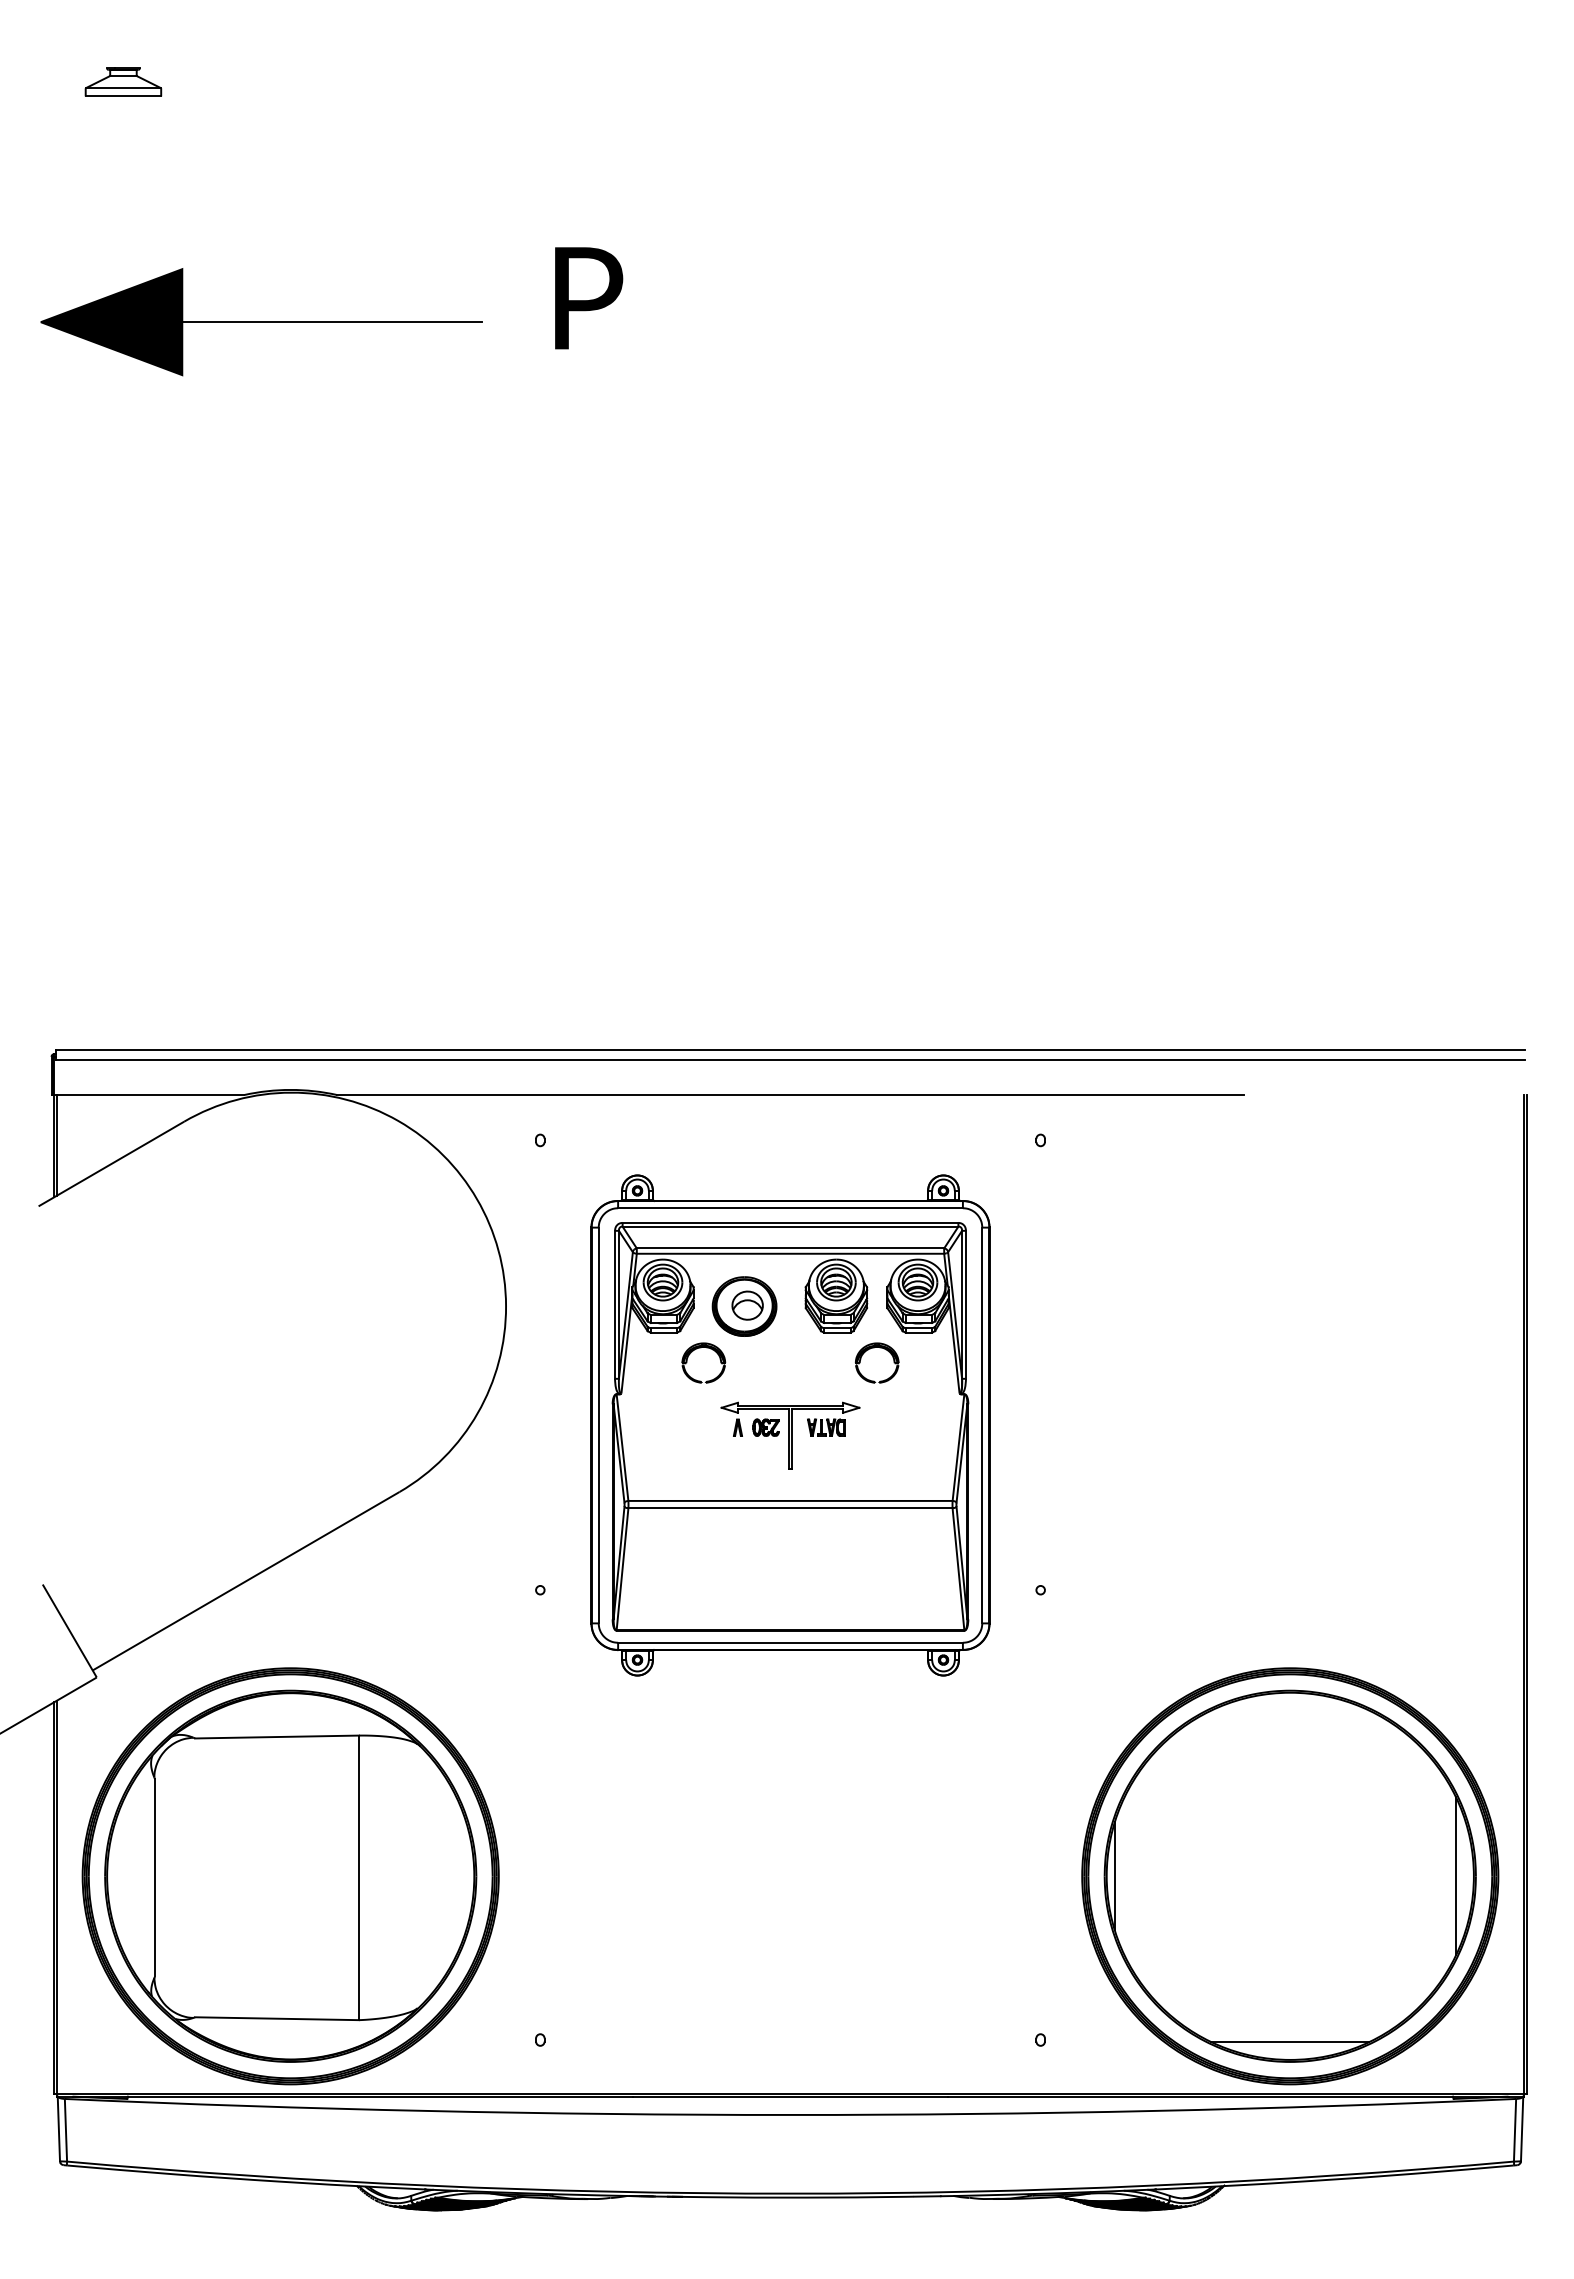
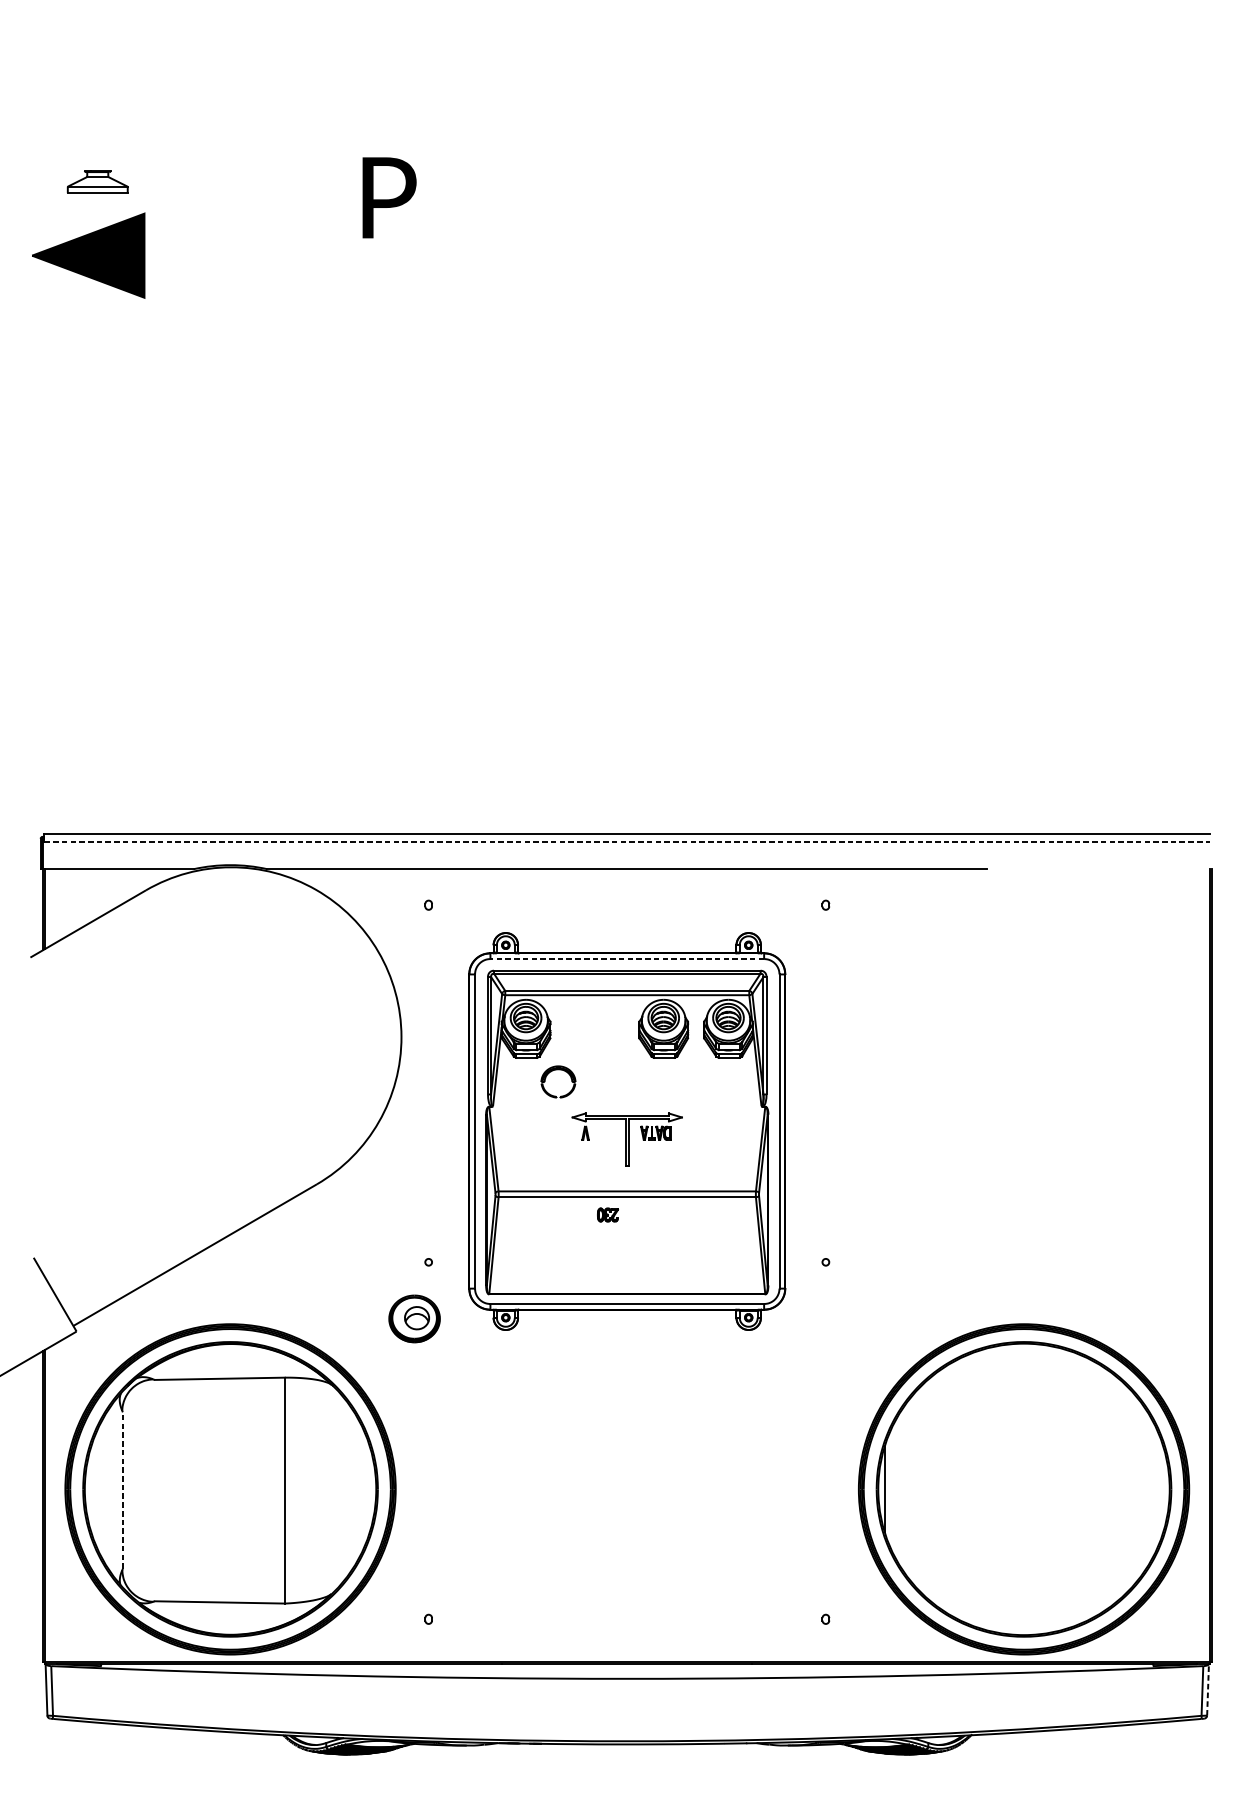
part: (123, 81) -> (97, 181), moved
text: (589, 298) -> (389, 198), moved
line: (331, 322) -> (262, 255), removed
line: (791, 1060) -> (628, 841), solid -> dashed
line: (790, 1208) -> (627, 959), solid -> dashed
part: (744, 1306) -> (414, 1318), moved
part: (874, 1348) -> (693, 1070), removed
part: (765, 1427) -> (607, 1214), moved
line: (1456, 1876) -> (1155, 1489), removed
line: (155, 1877) -> (123, 1490), solid -> dashed
line: (1290, 2042) -> (1024, 1621), removed
line: (1522, 2128) -> (1208, 1689), solid -> dashed

